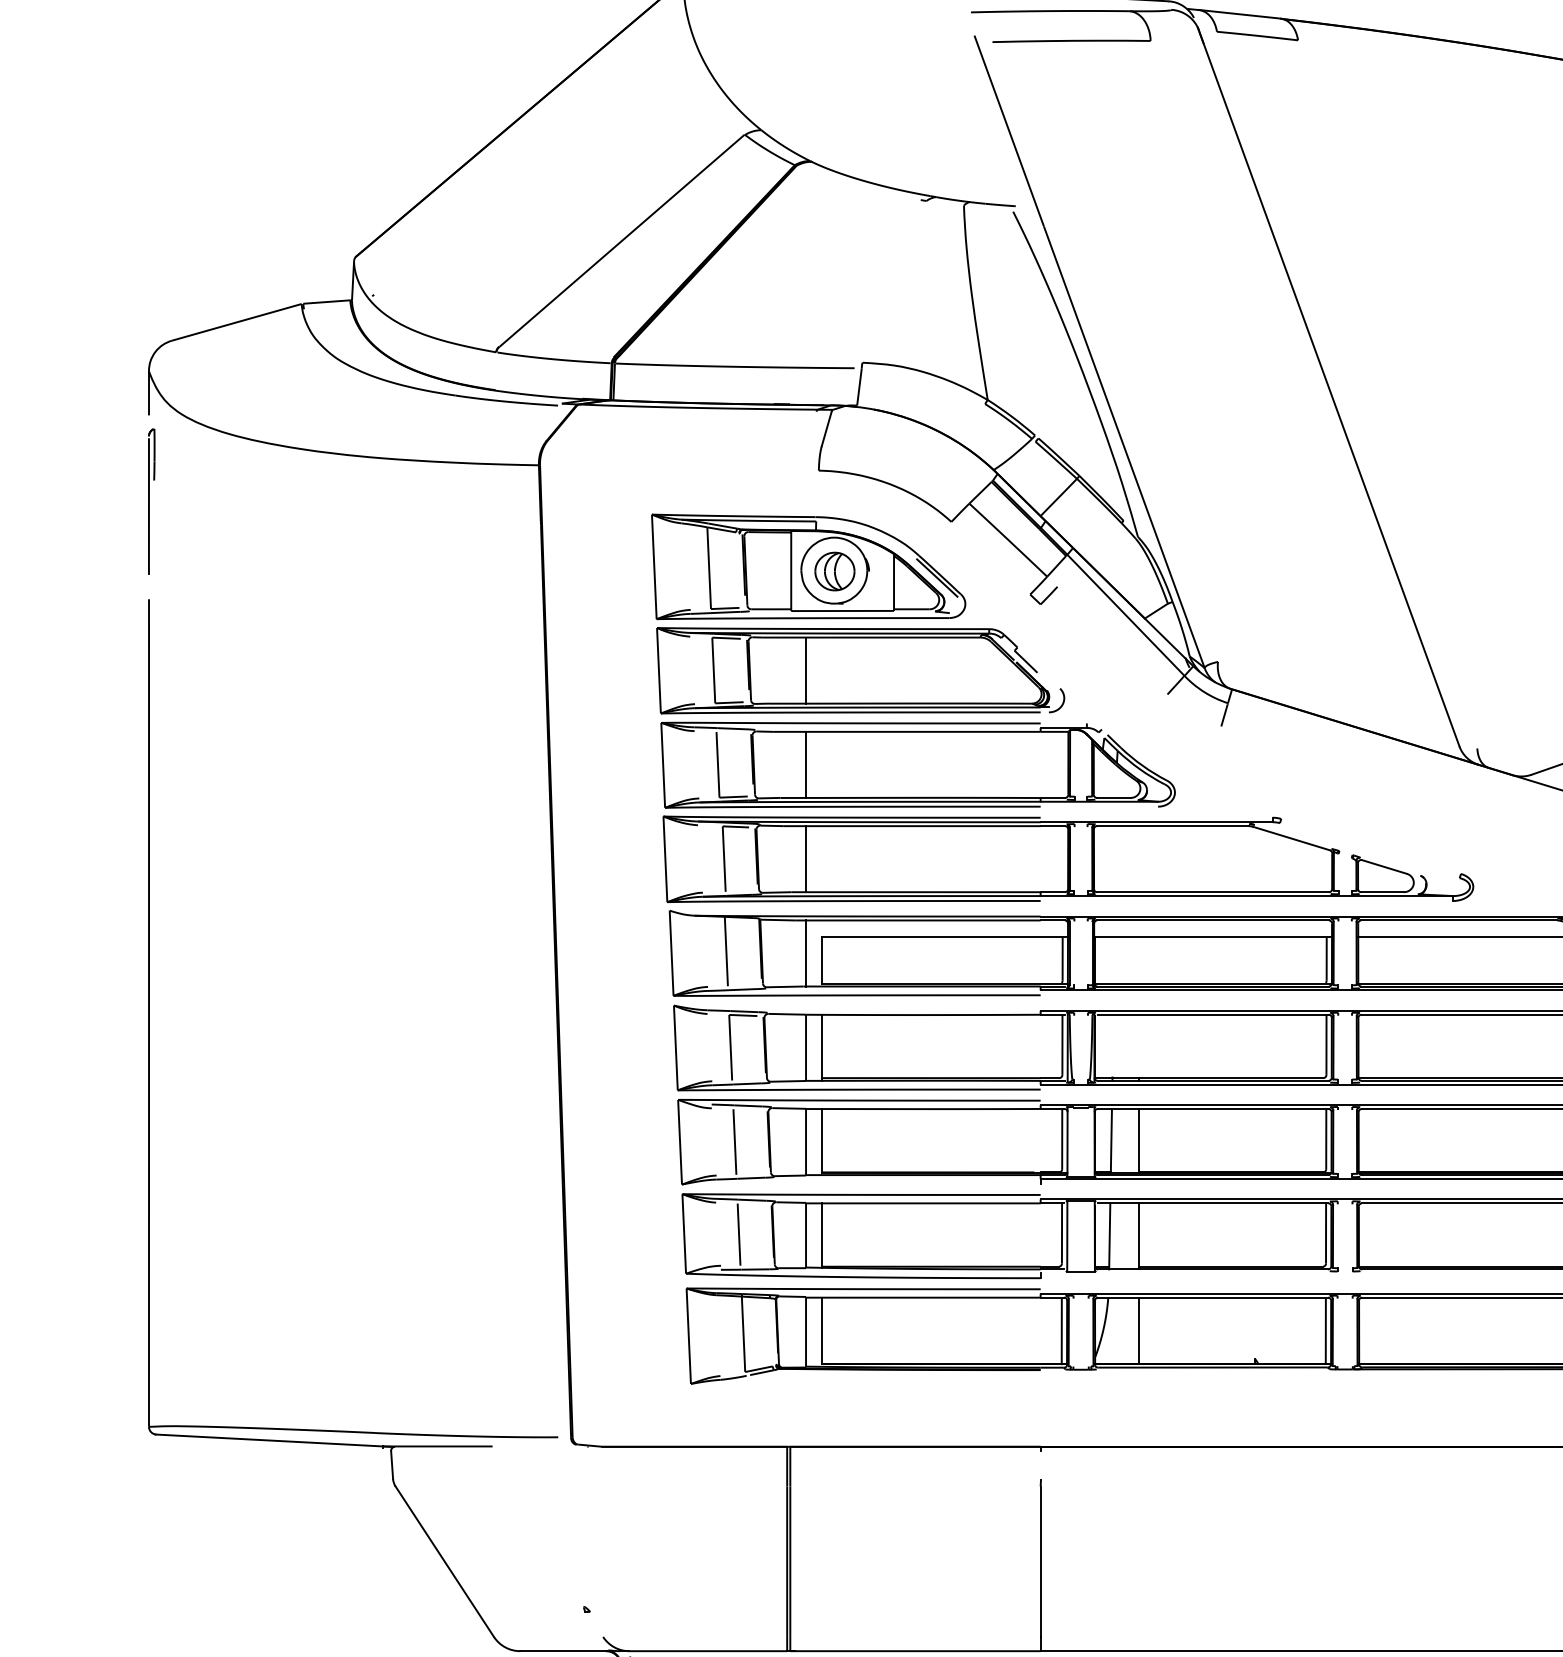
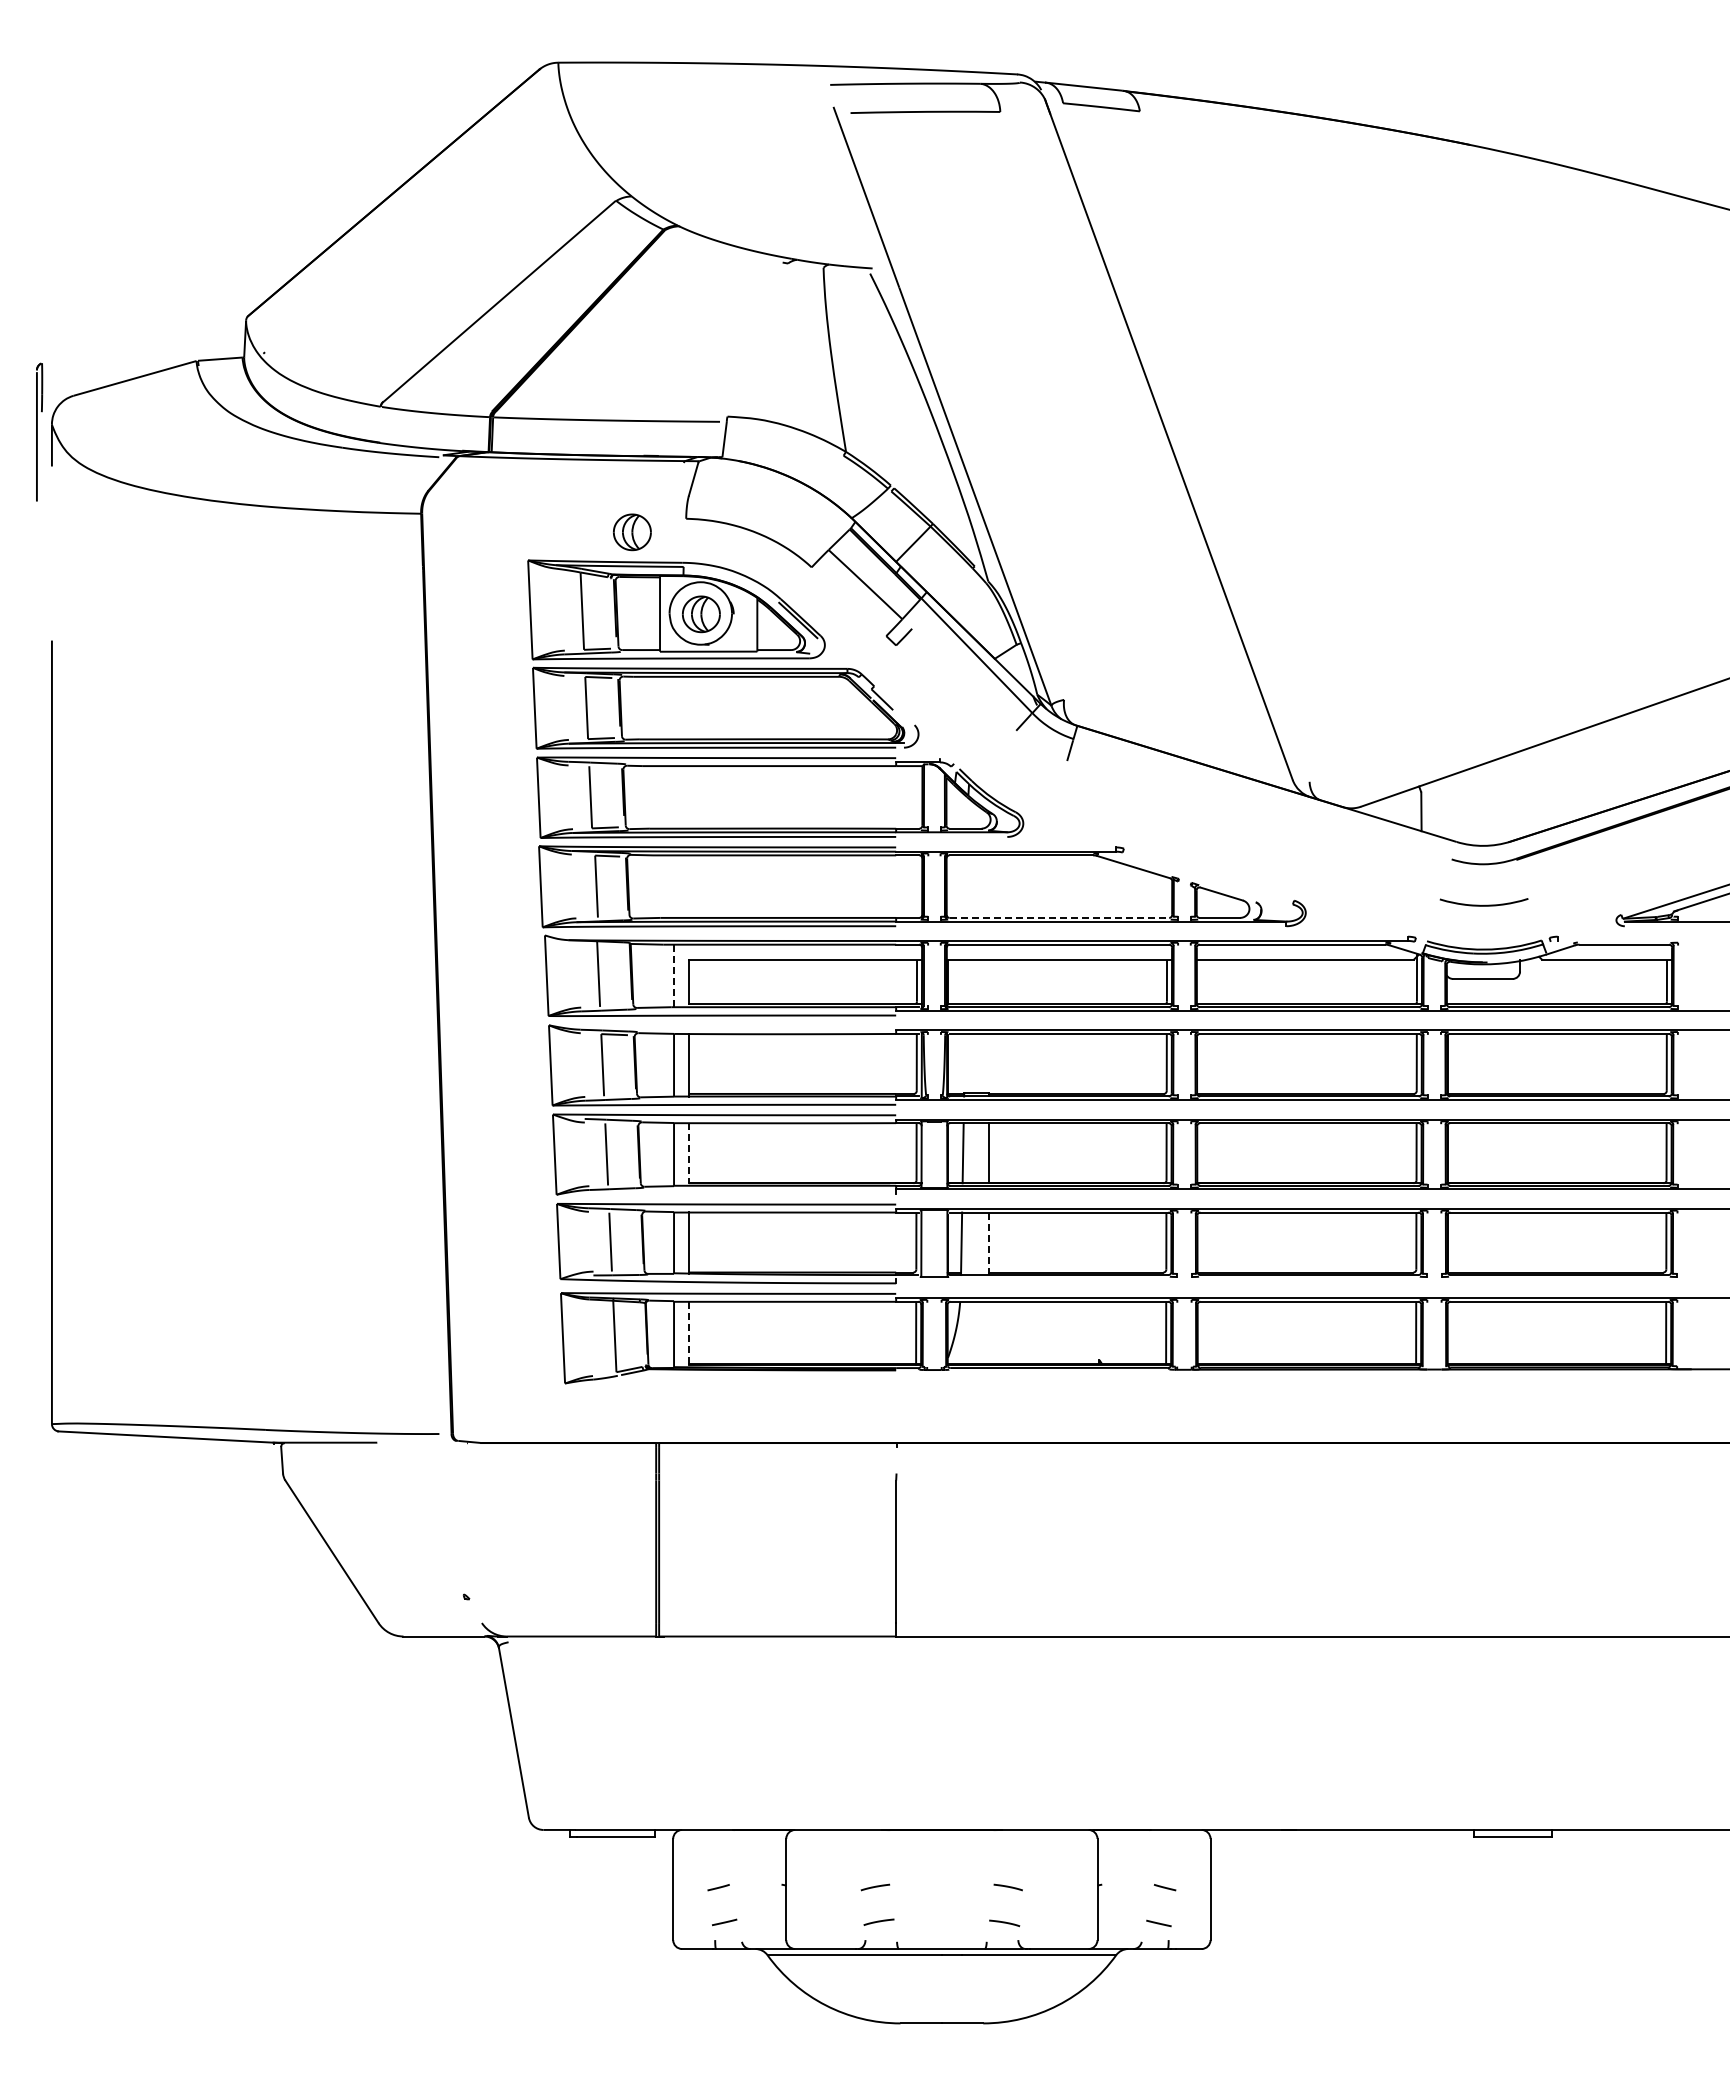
part: (762, 485) -> (632, 532), added
part: (151, 500) -> (39, 431), moved
line: (806, 669) -> (674, 707), removed
line: (806, 765) -> (674, 797), removed
line: (806, 859) -> (674, 886), removed
line: (1213, 891) -> (1059, 917), solid -> dashed
line: (806, 954) -> (674, 976), solid -> dashed
line: (821, 1141) -> (688, 1153), solid -> dashed
line: (1138, 1236) -> (988, 1243), solid -> dashed
line: (1138, 1330) -> (988, 1332), removed
line: (821, 1331) -> (688, 1333), solid -> dashed

